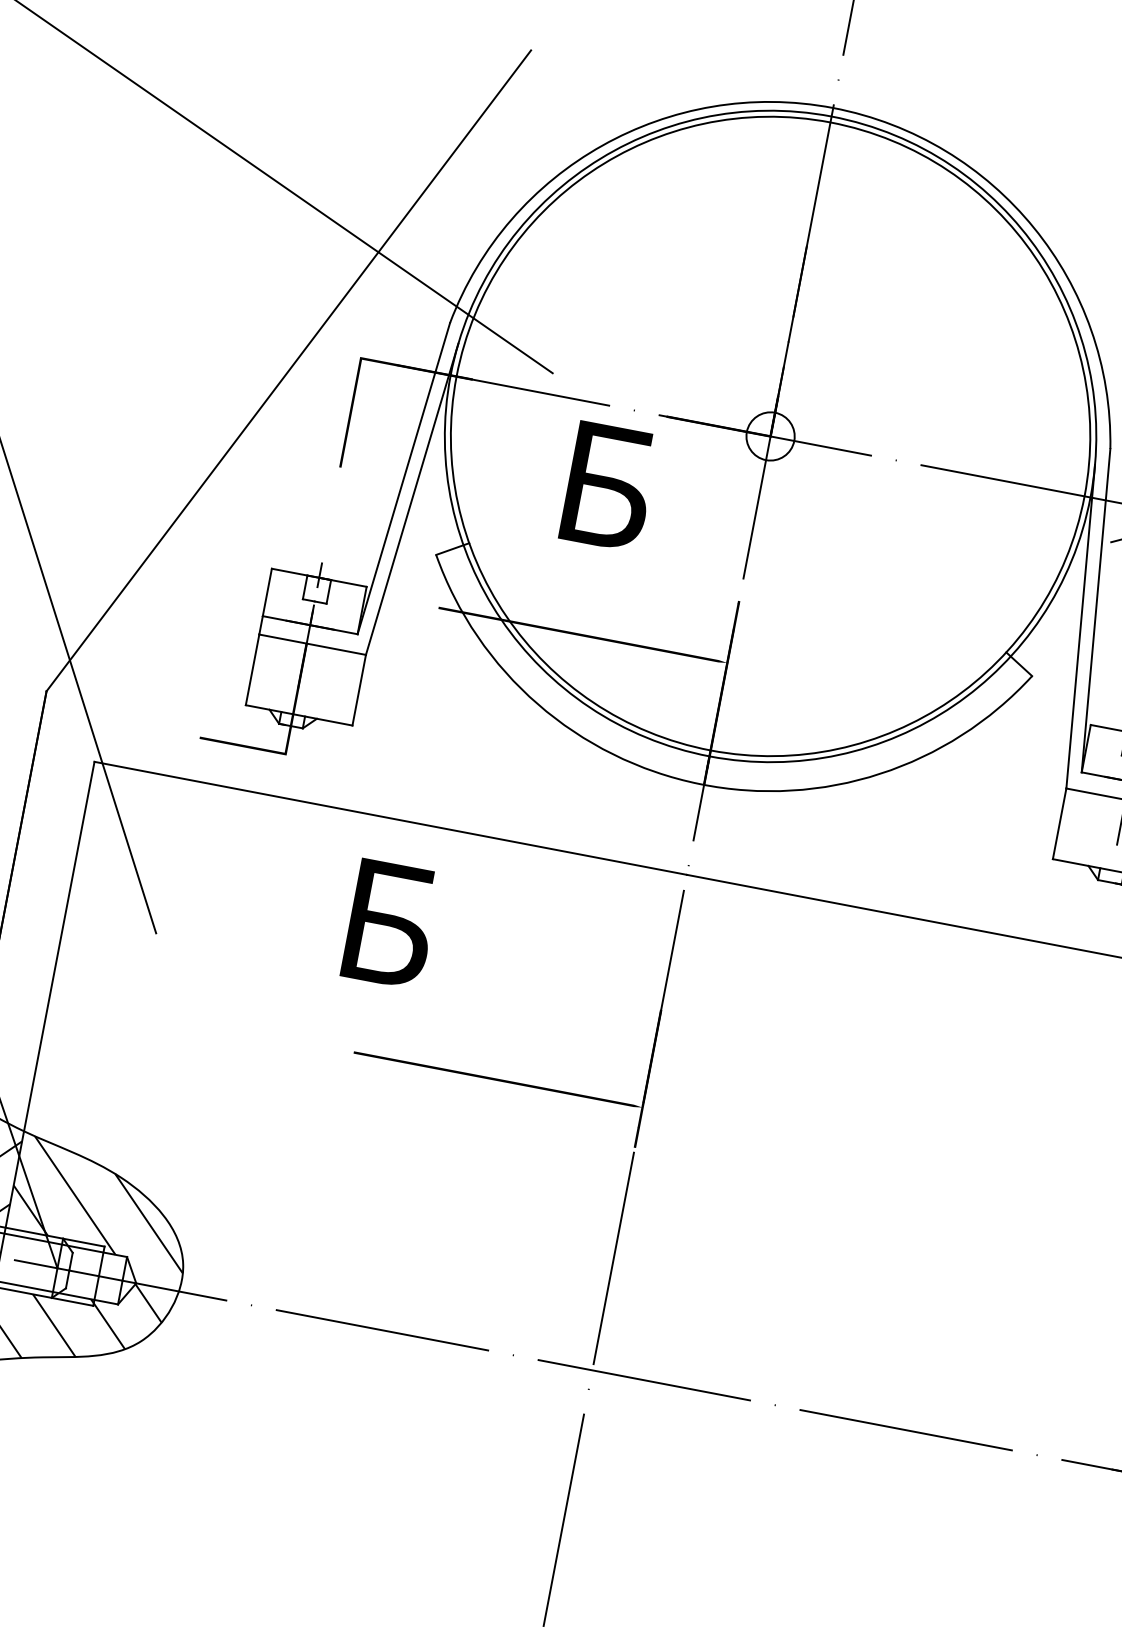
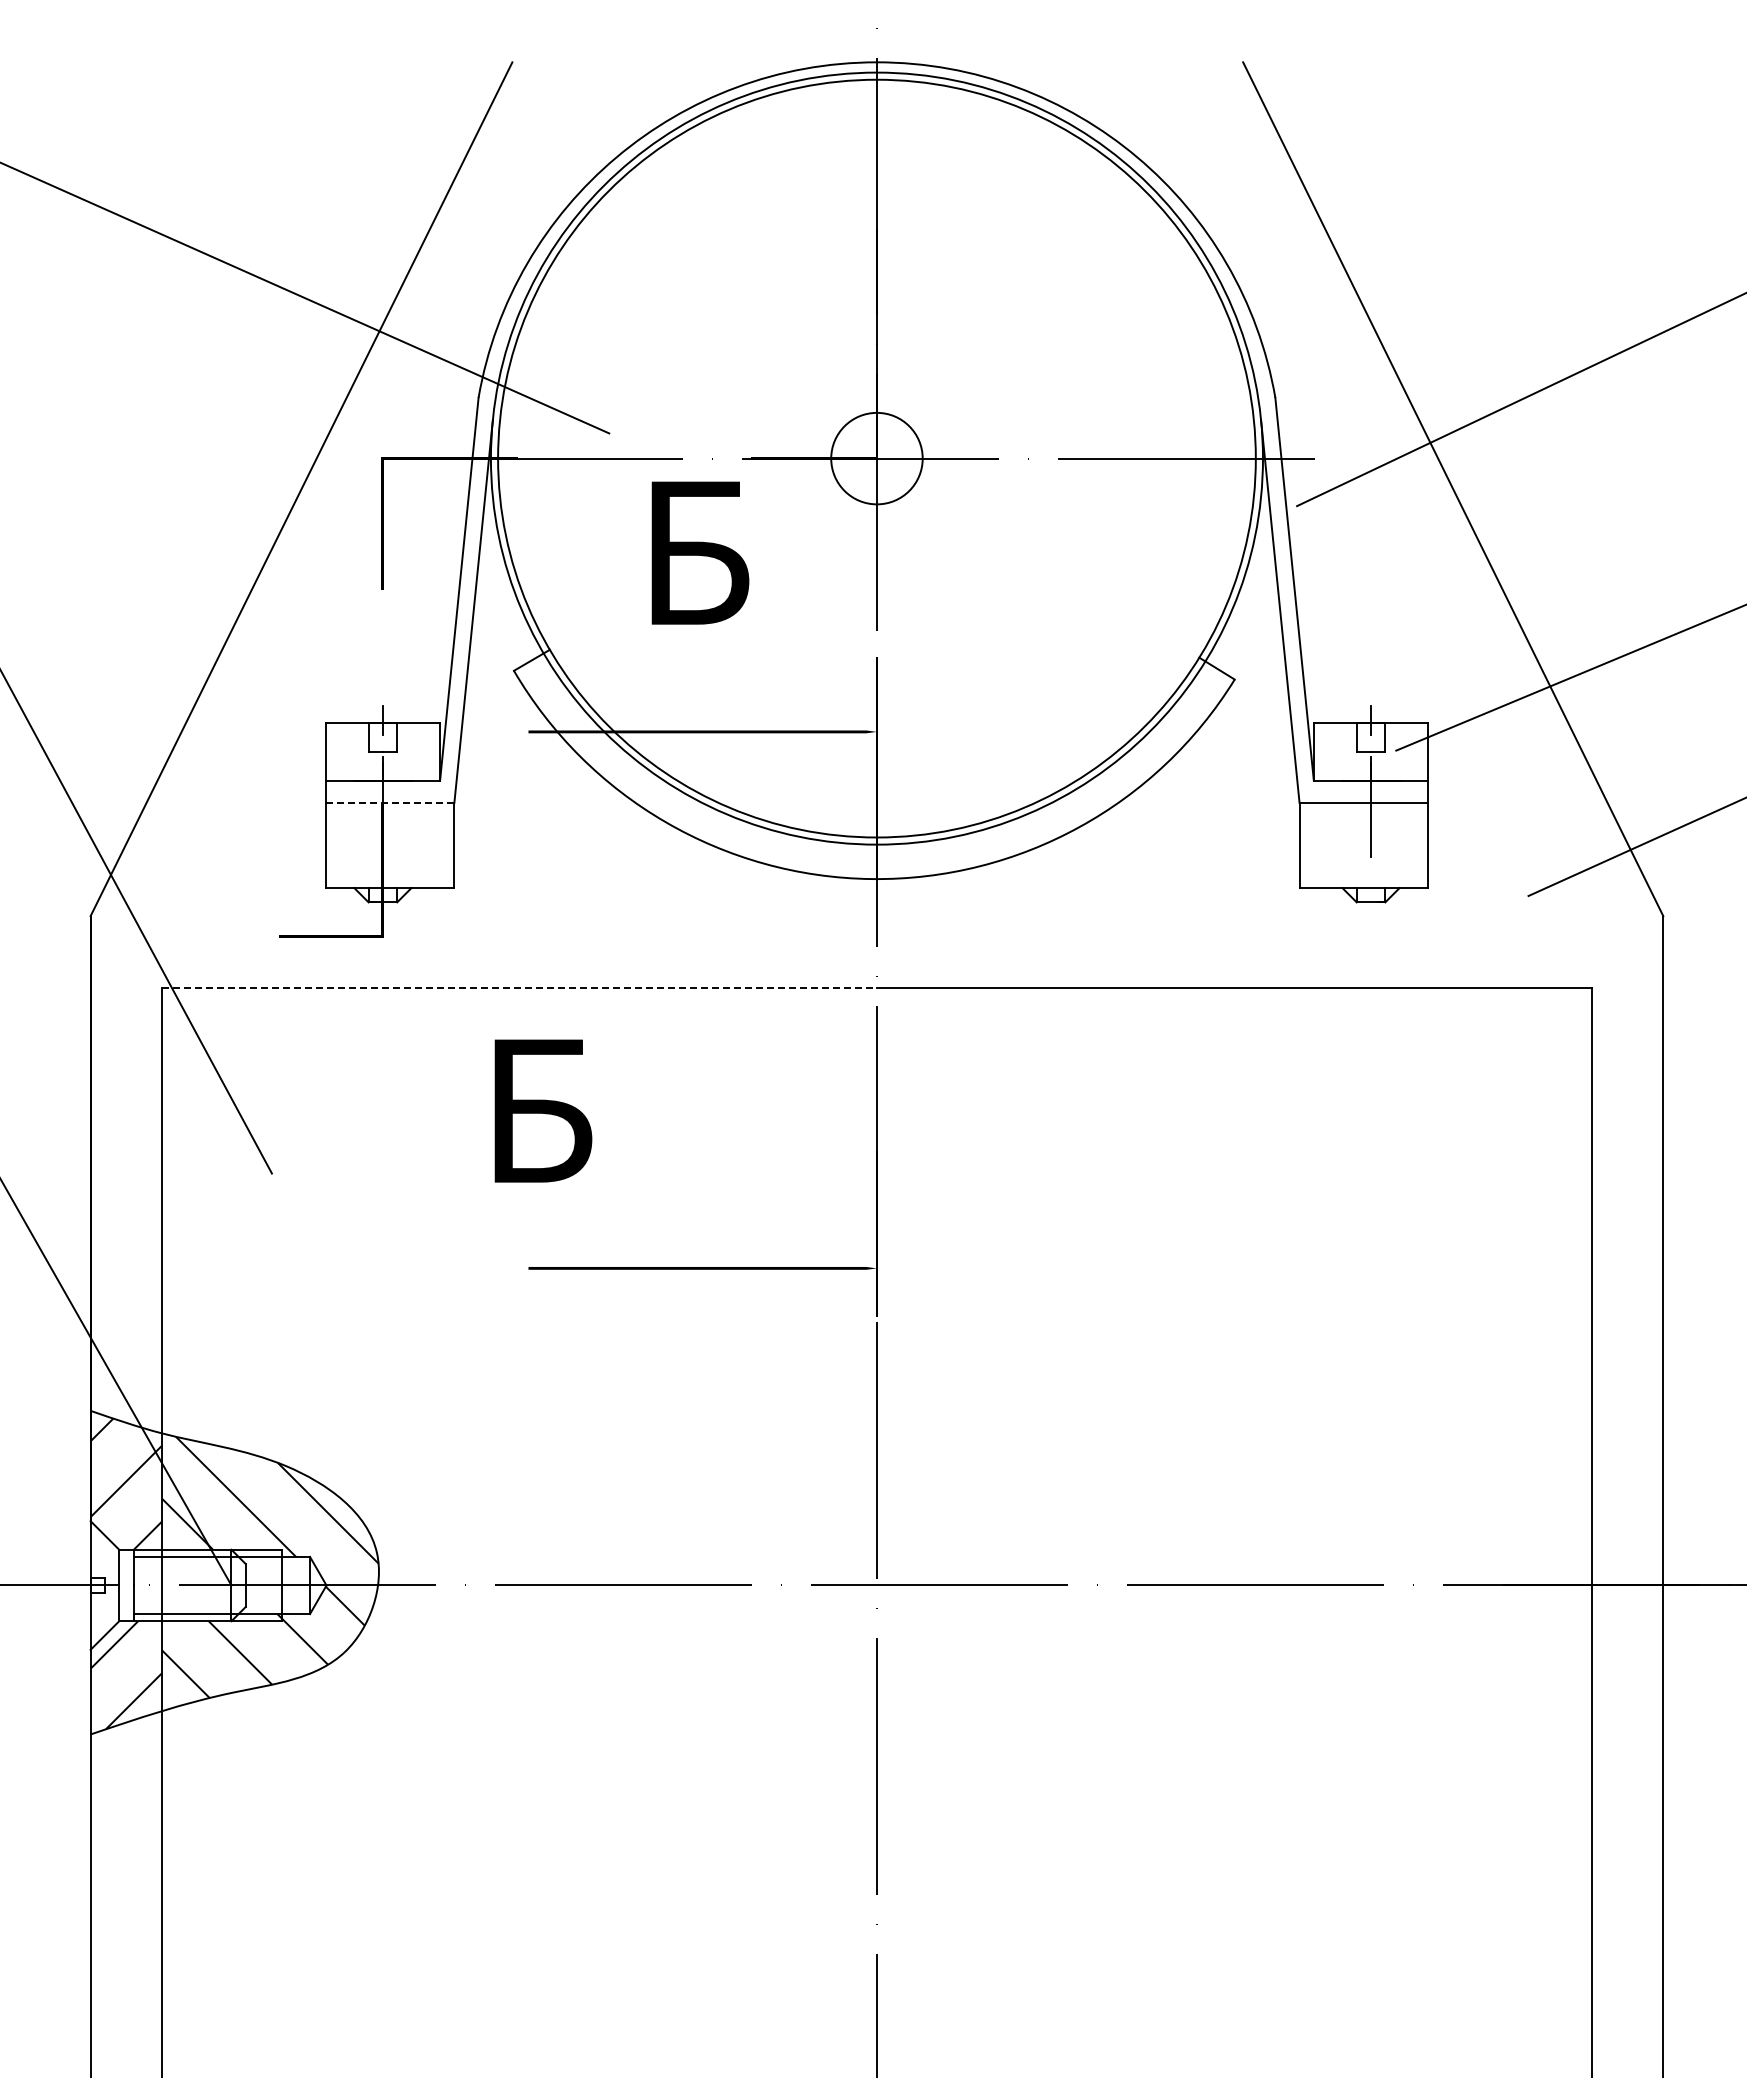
circle: (770, 436) -> (876, 458), size x1.6
line: (312, 644) -> (389, 802), solid -> dashed
line: (391, 818) -> (520, 987), solid -> dashed

